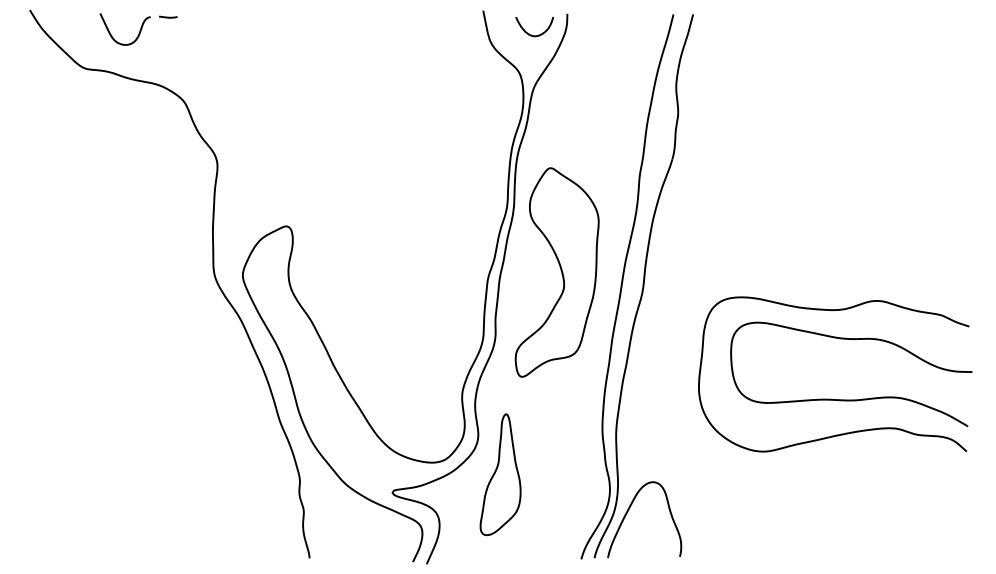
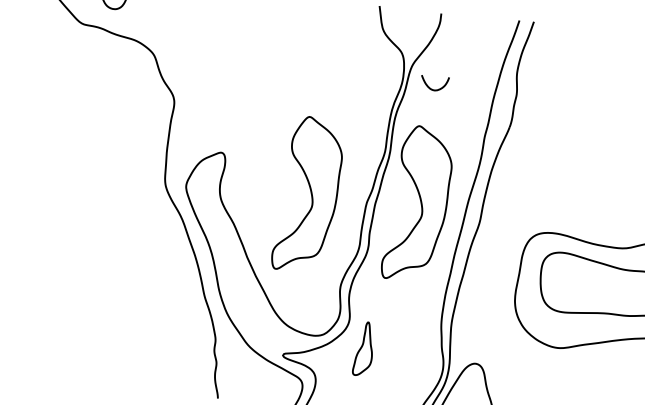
curve: (531, 34) -> (432, 88), moved
part: (407, 272) -> (307, 194), added
part: (500, 474) -> (363, 348), size x0.6

